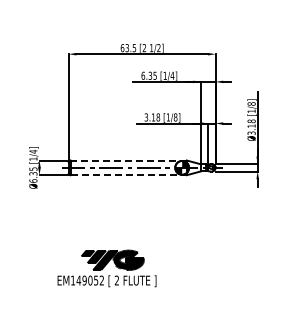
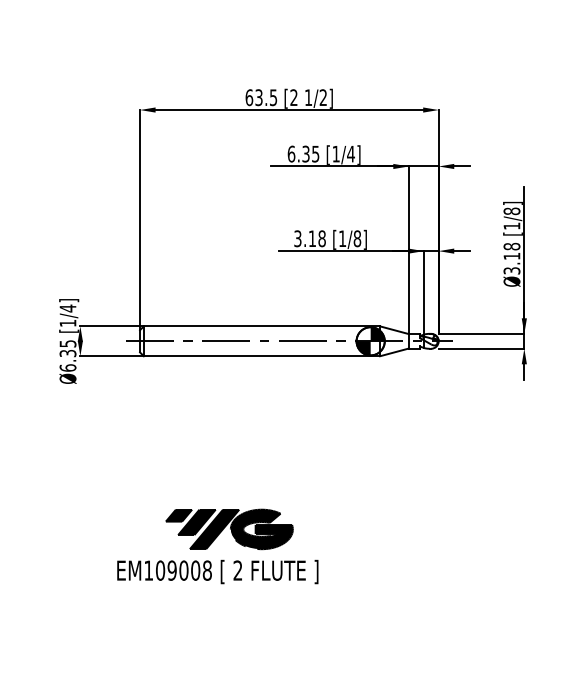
line: (128, 160) -> (261, 326), dashed -> solid
line: (129, 175) -> (263, 356), dashed -> solid
text: (90, 280) -> (184, 570), EM149052 -> EM109008

